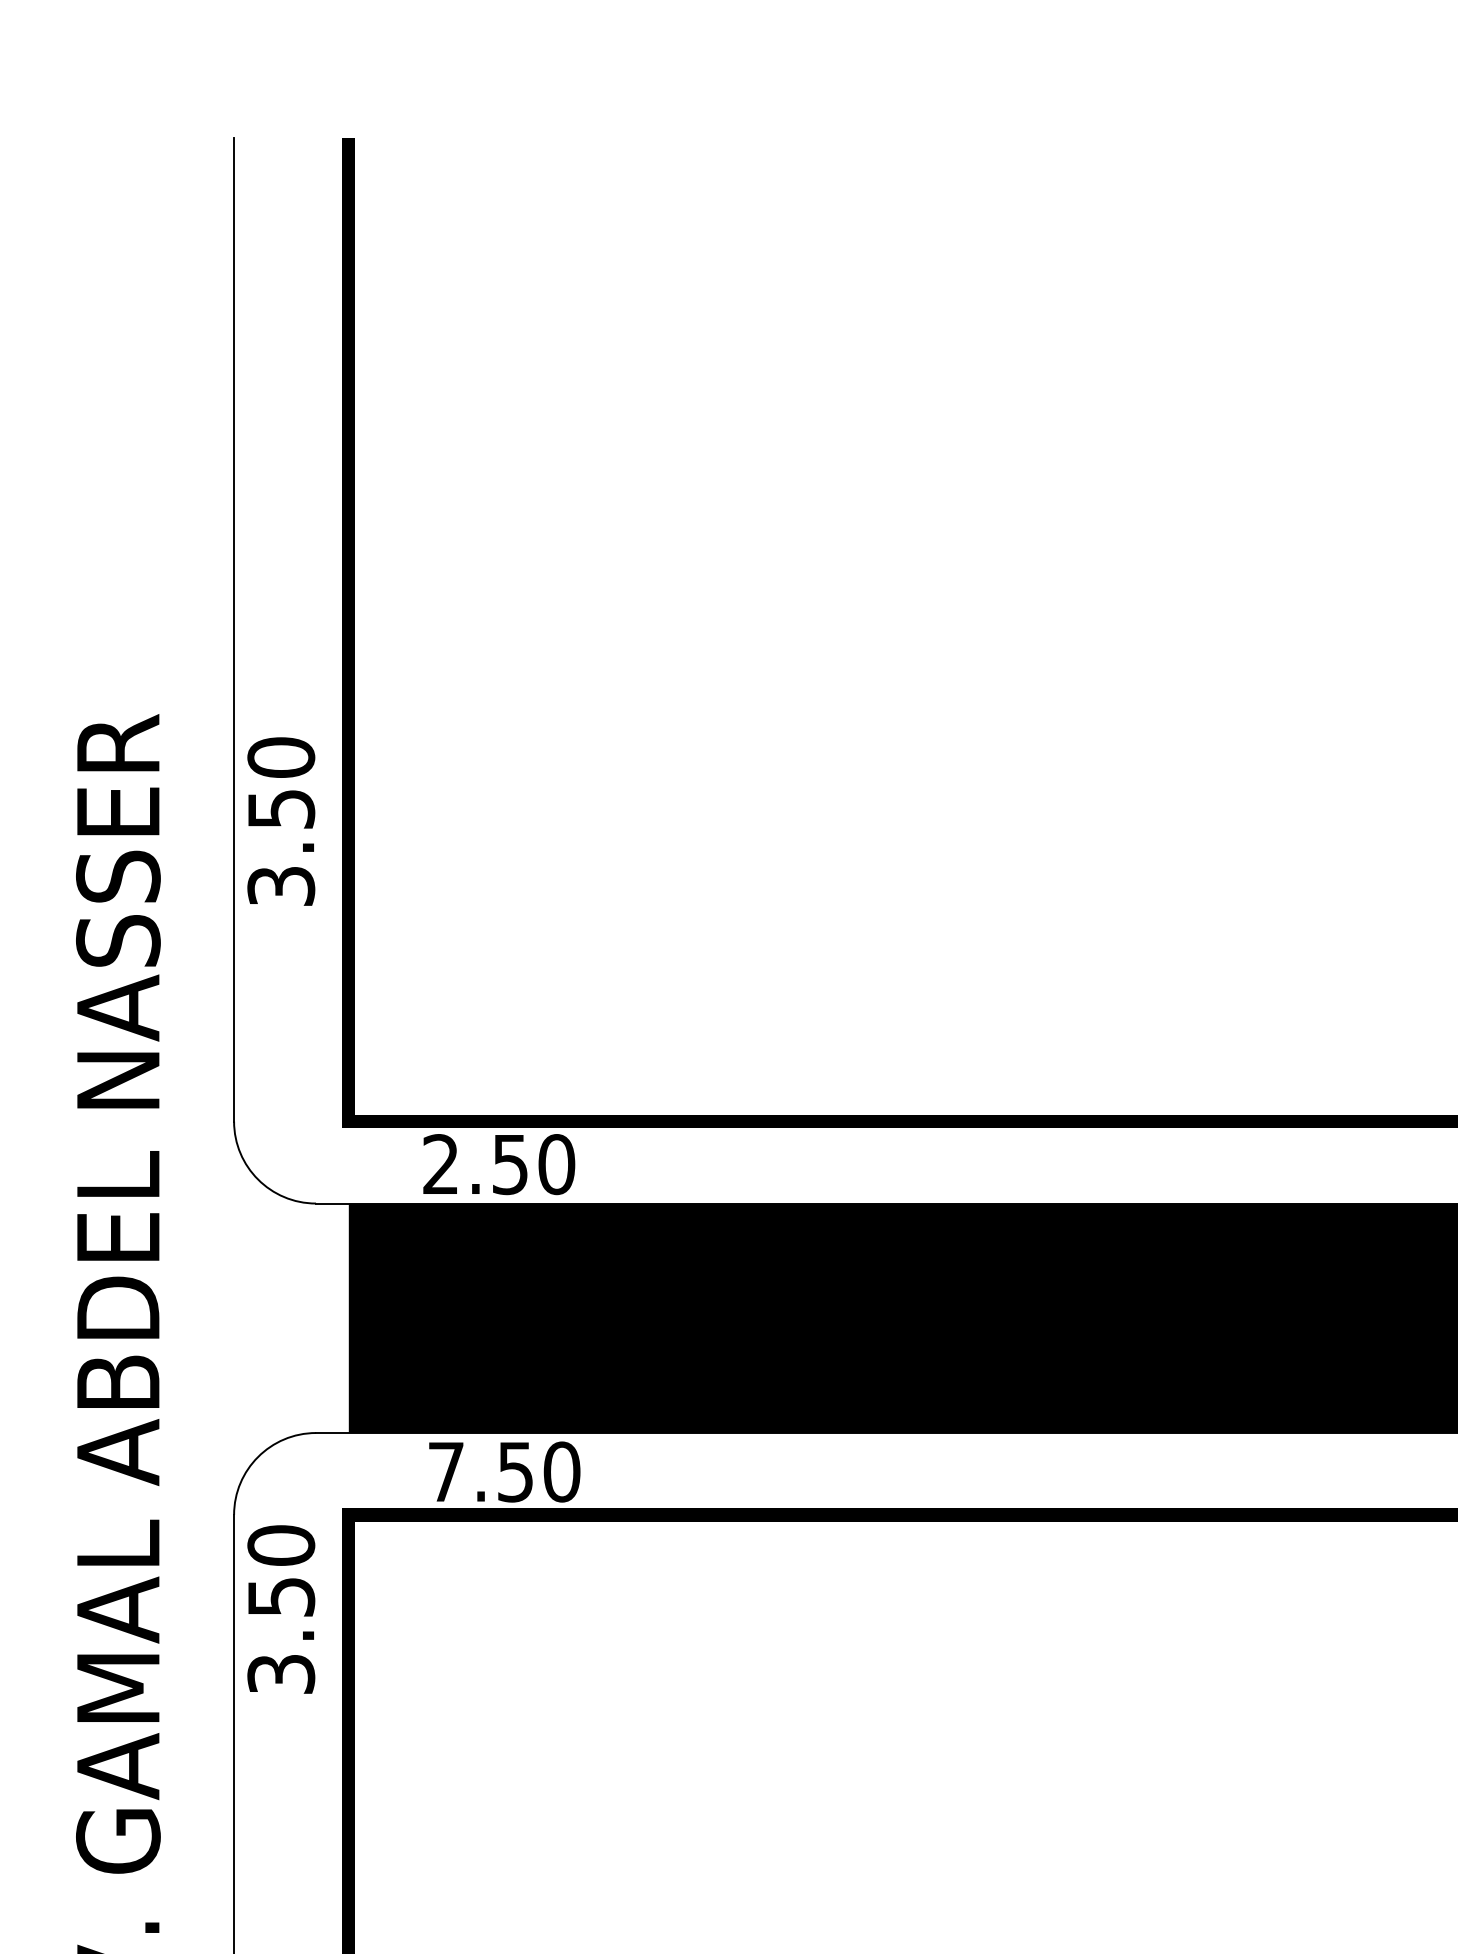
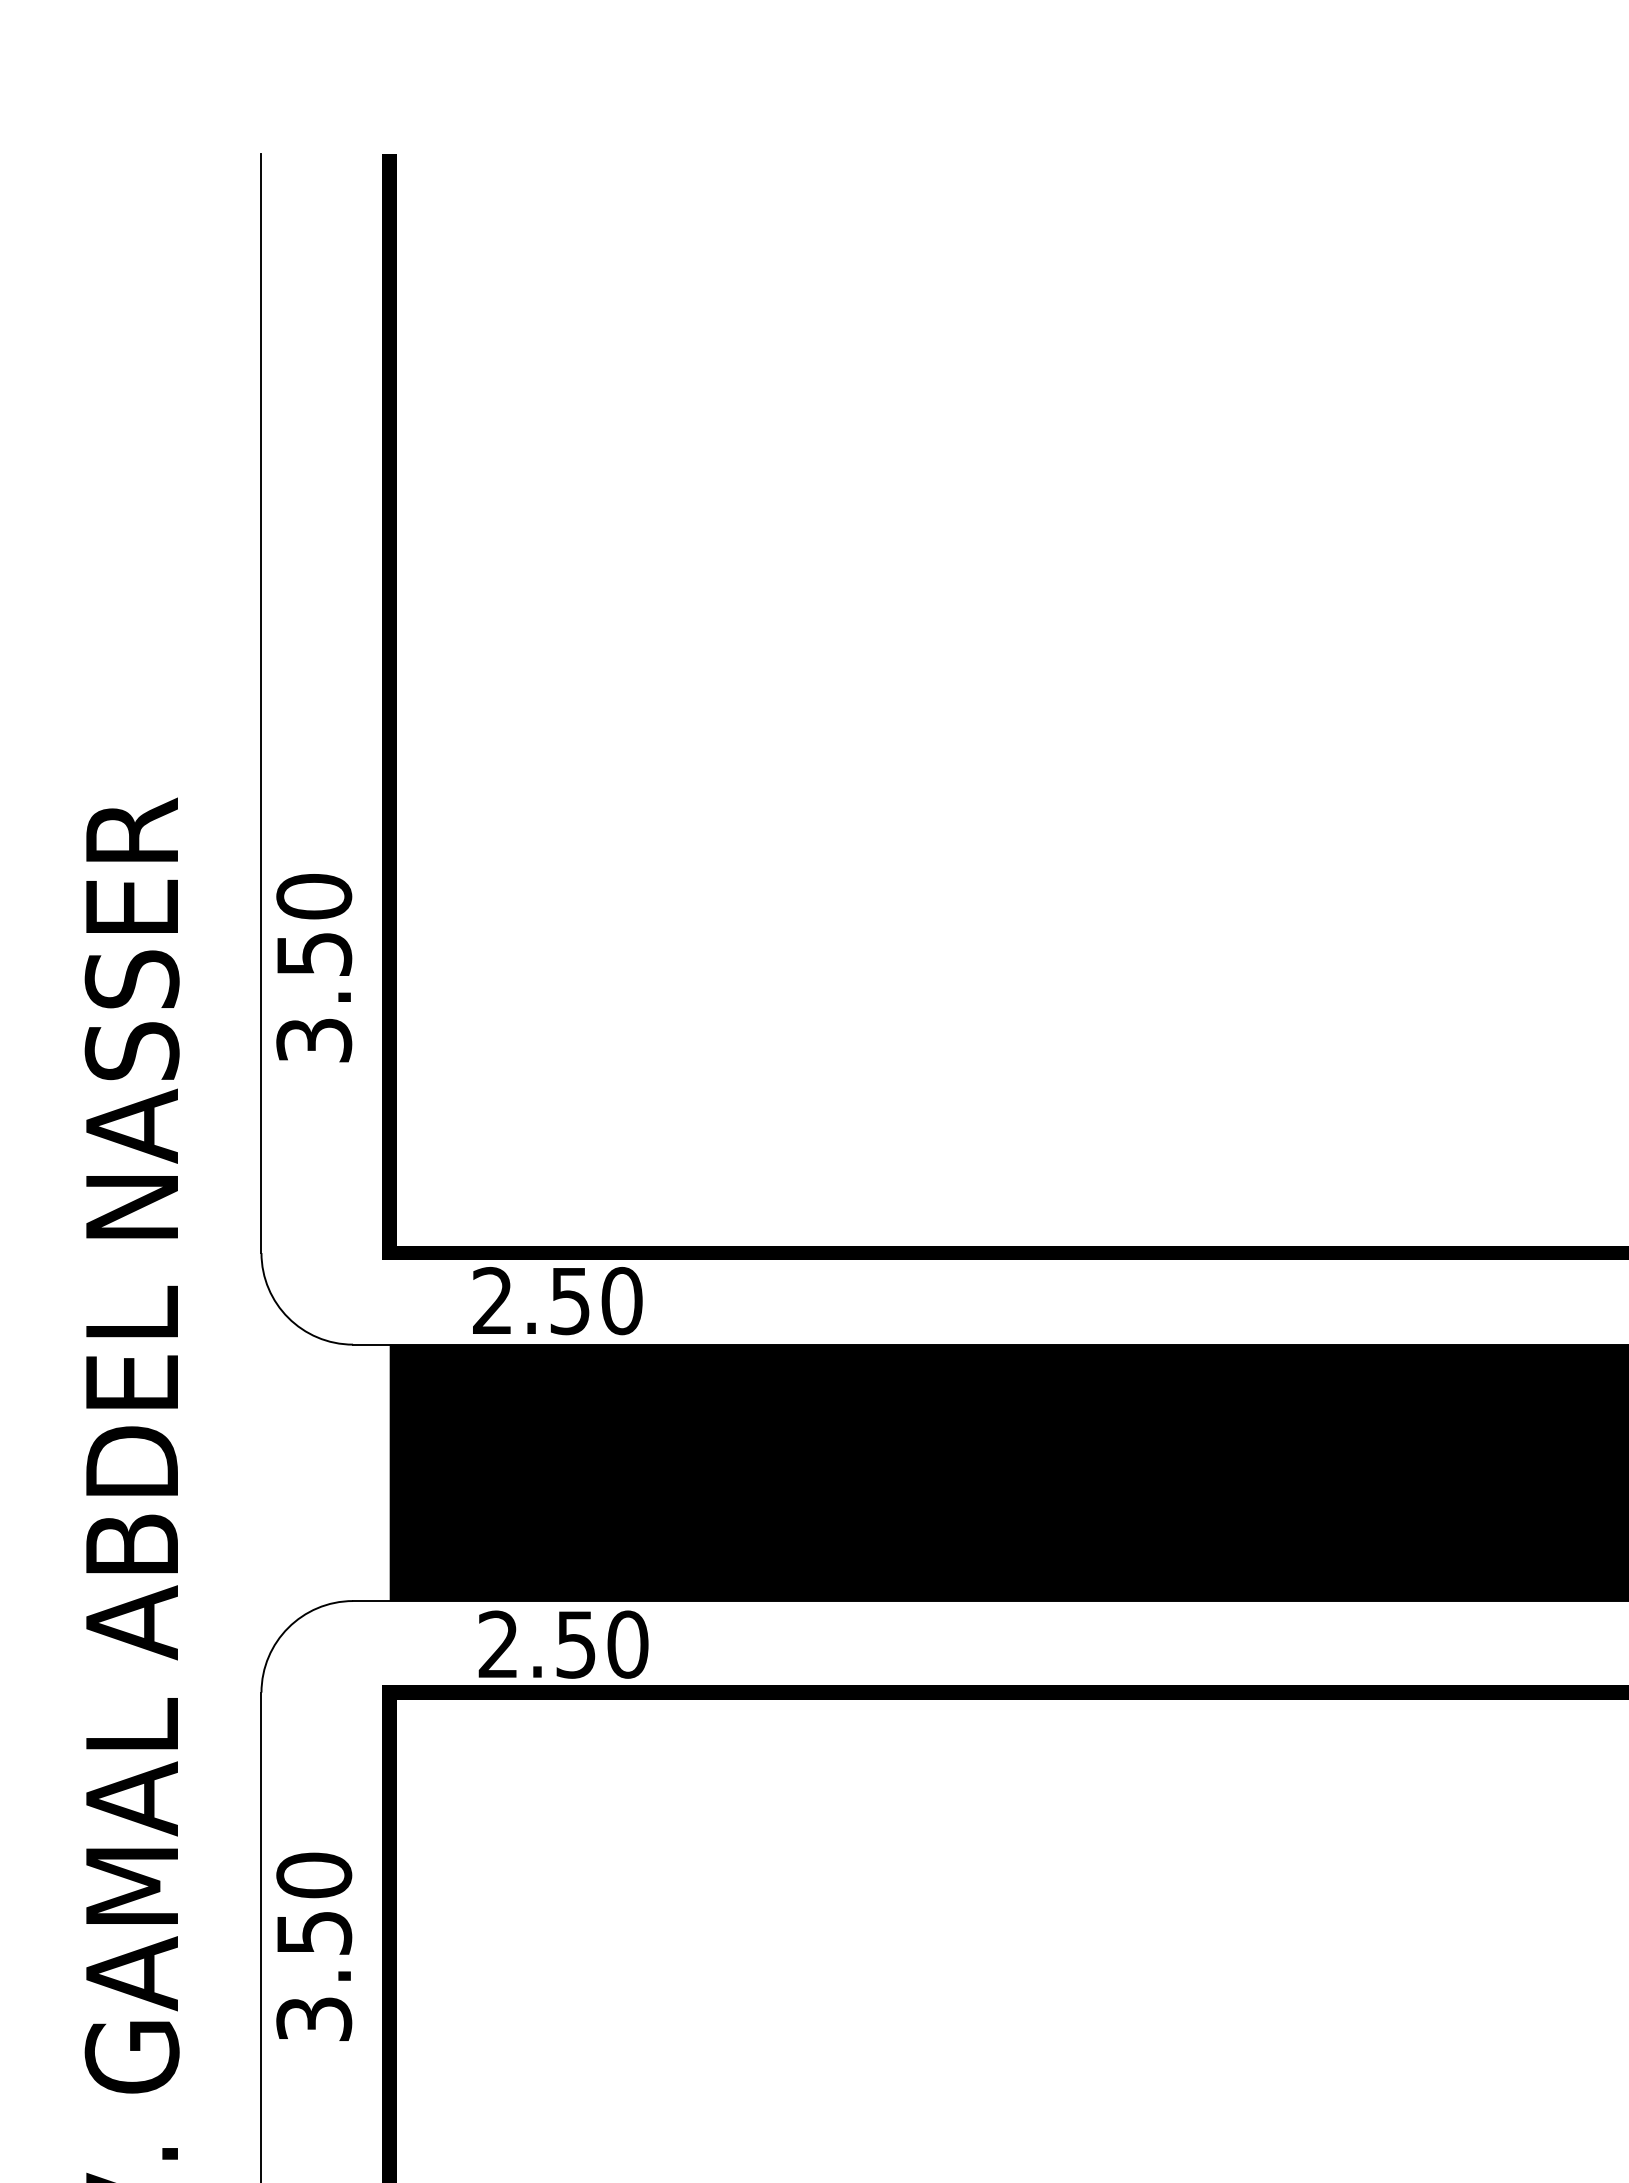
text: (281, 821) -> (314, 968), moved
text: (445, 1471) -> (497, 1644), 7.50 -> 2.50
text: (281, 1609) -> (314, 1946), moved

